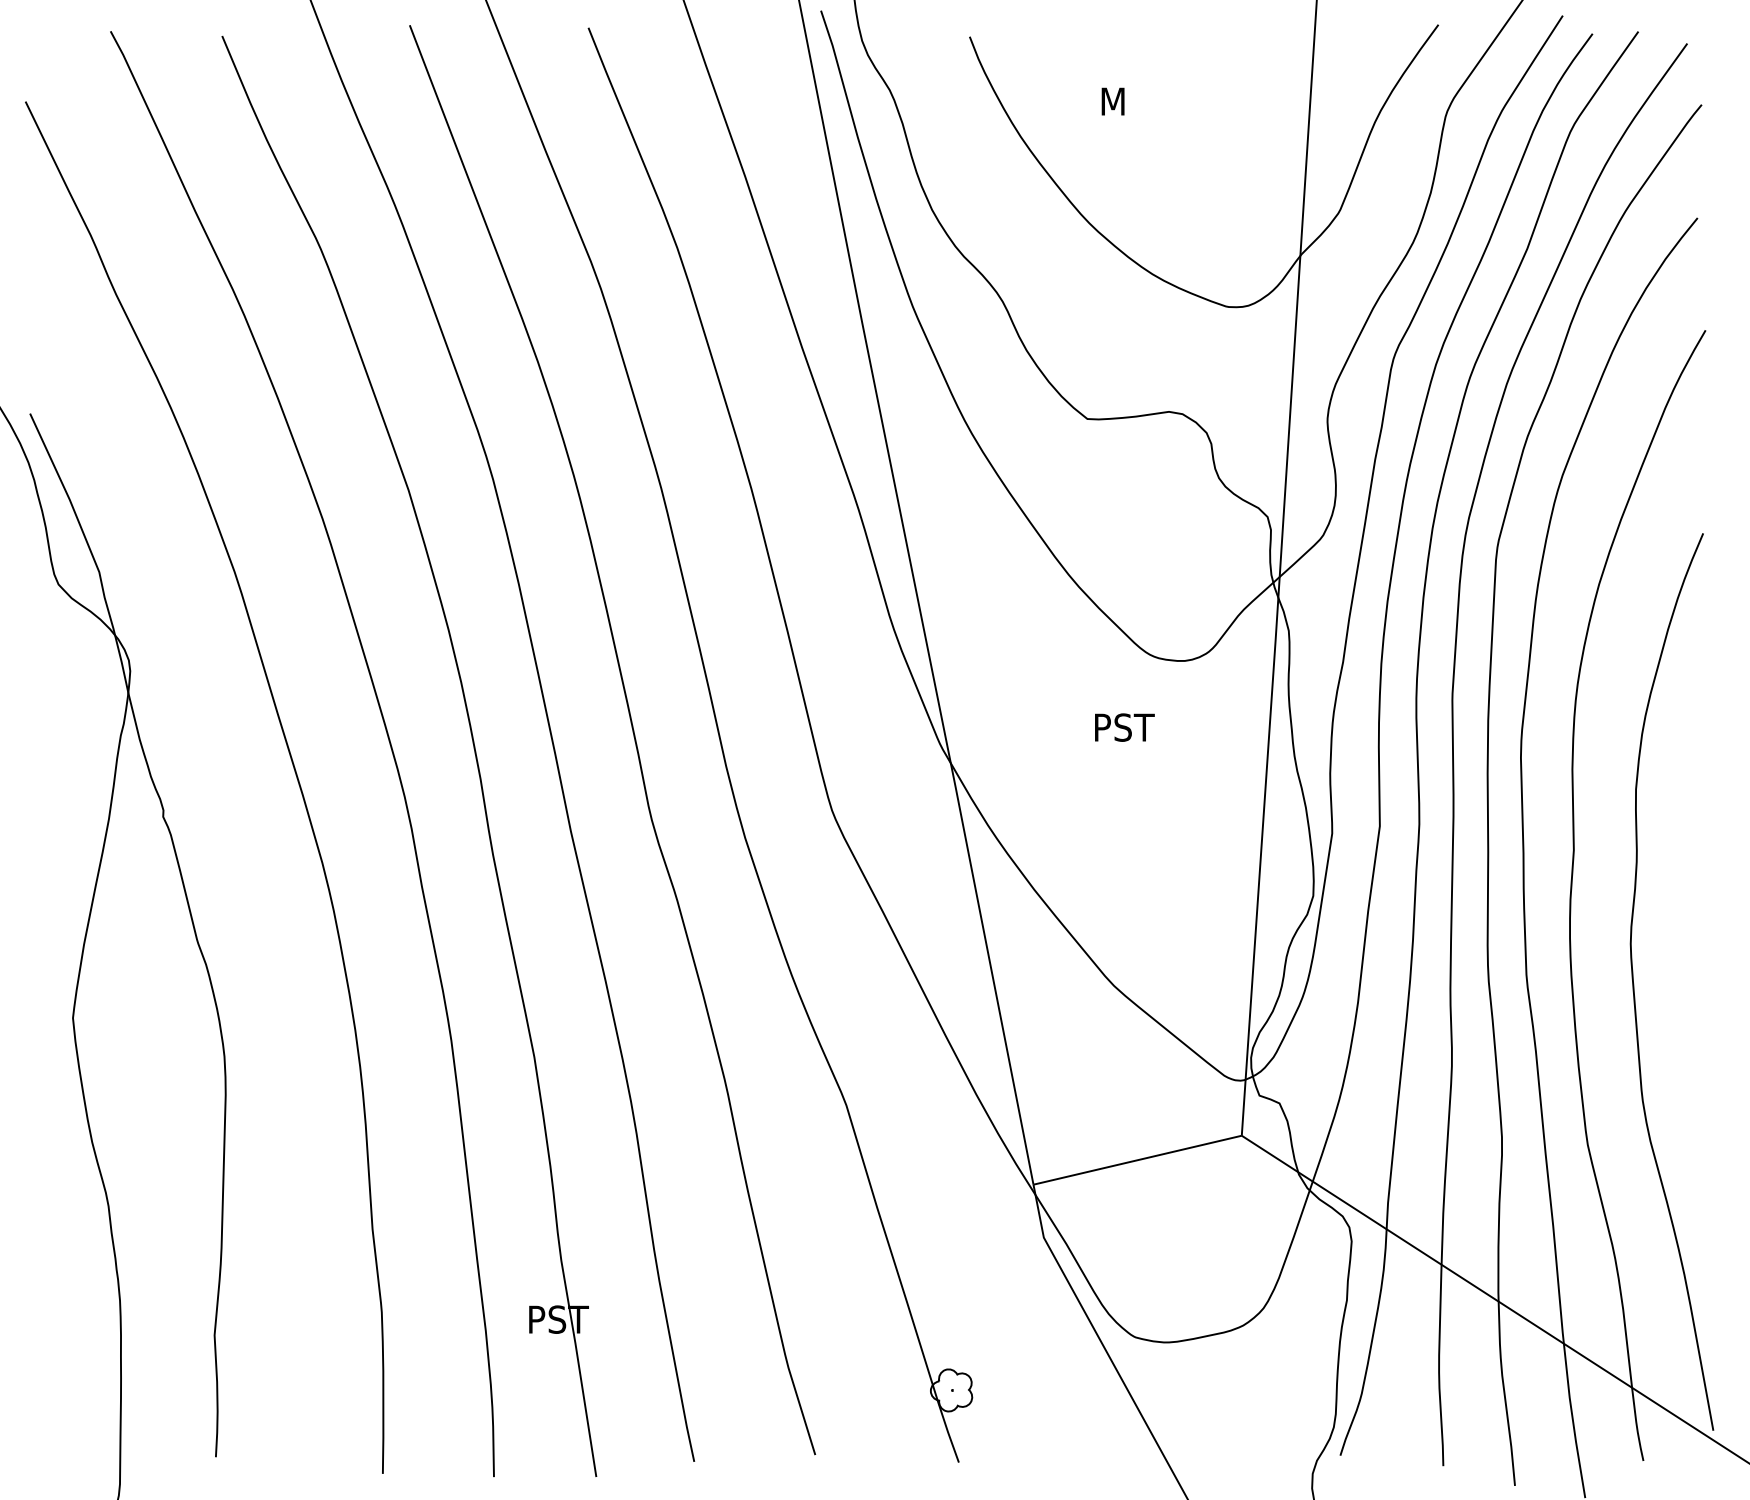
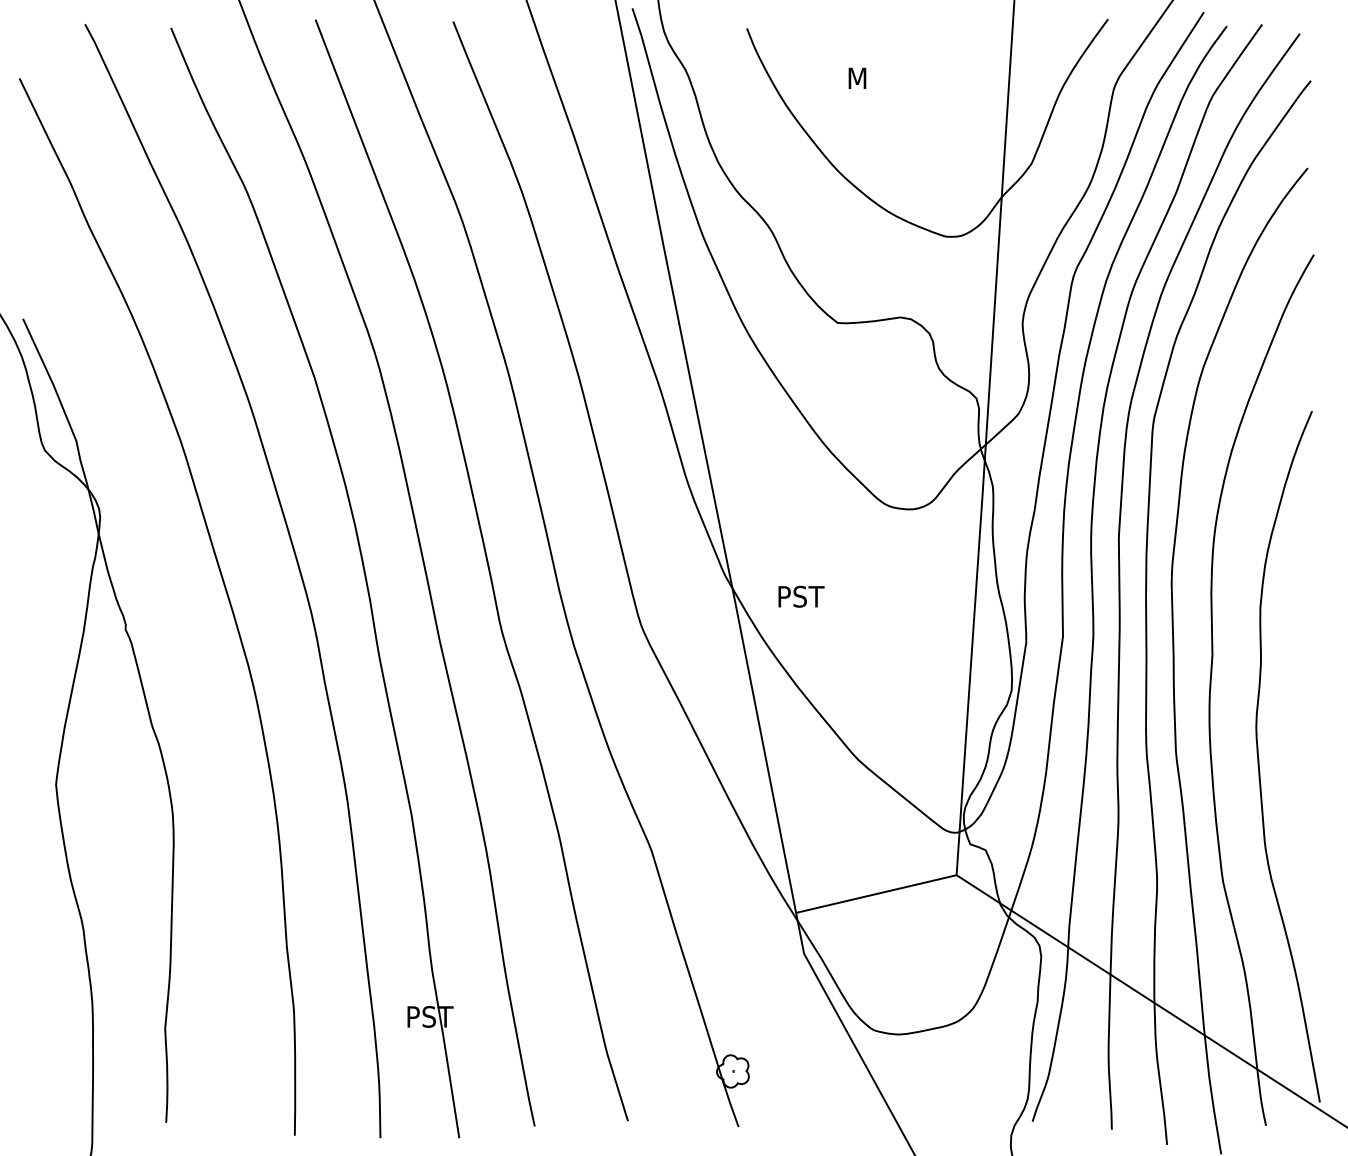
text: (1124, 727) -> (801, 596), moved

